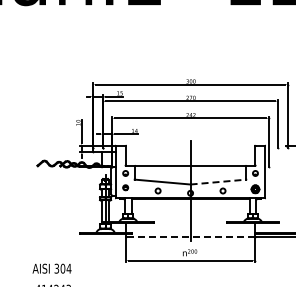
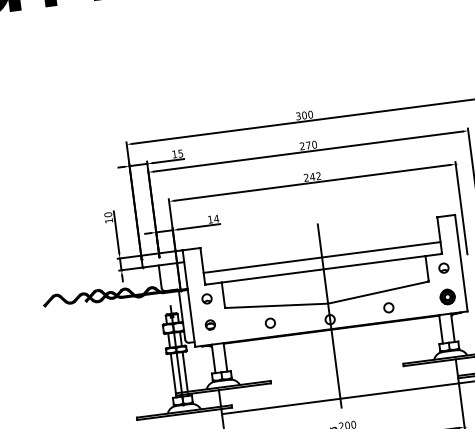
line: (190, 159) -> (322, 258), added
line: (218, 182) -> (378, 293), dashed -> solid
line: (190, 236) -> (340, 398), dashed -> solid

